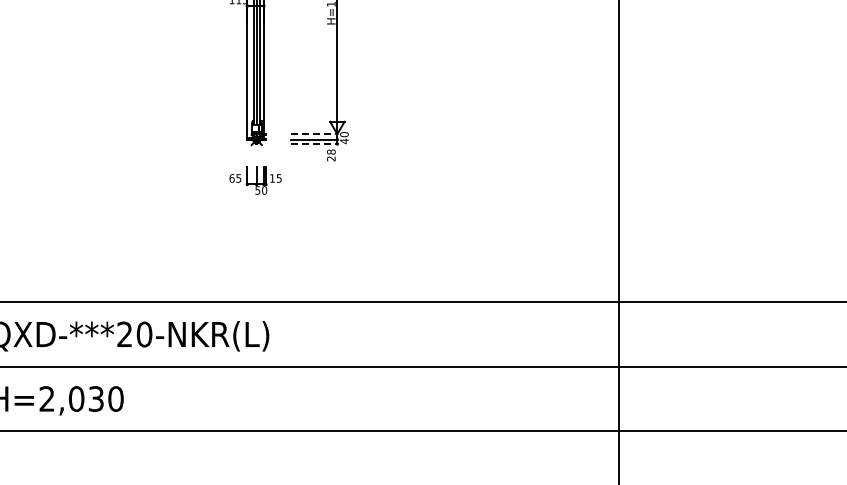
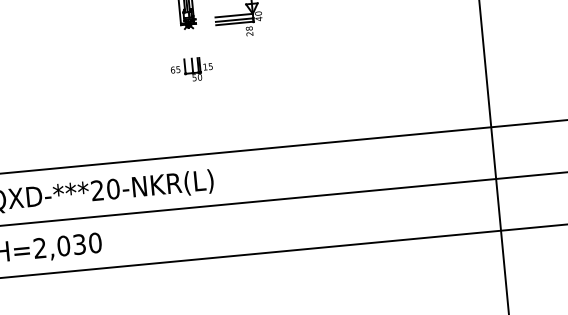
line: (314, 134) -> (234, 15), dashed -> solid
line: (314, 144) -> (235, 23), dashed -> solid
part: (255, 180) -> (191, 69), moved

